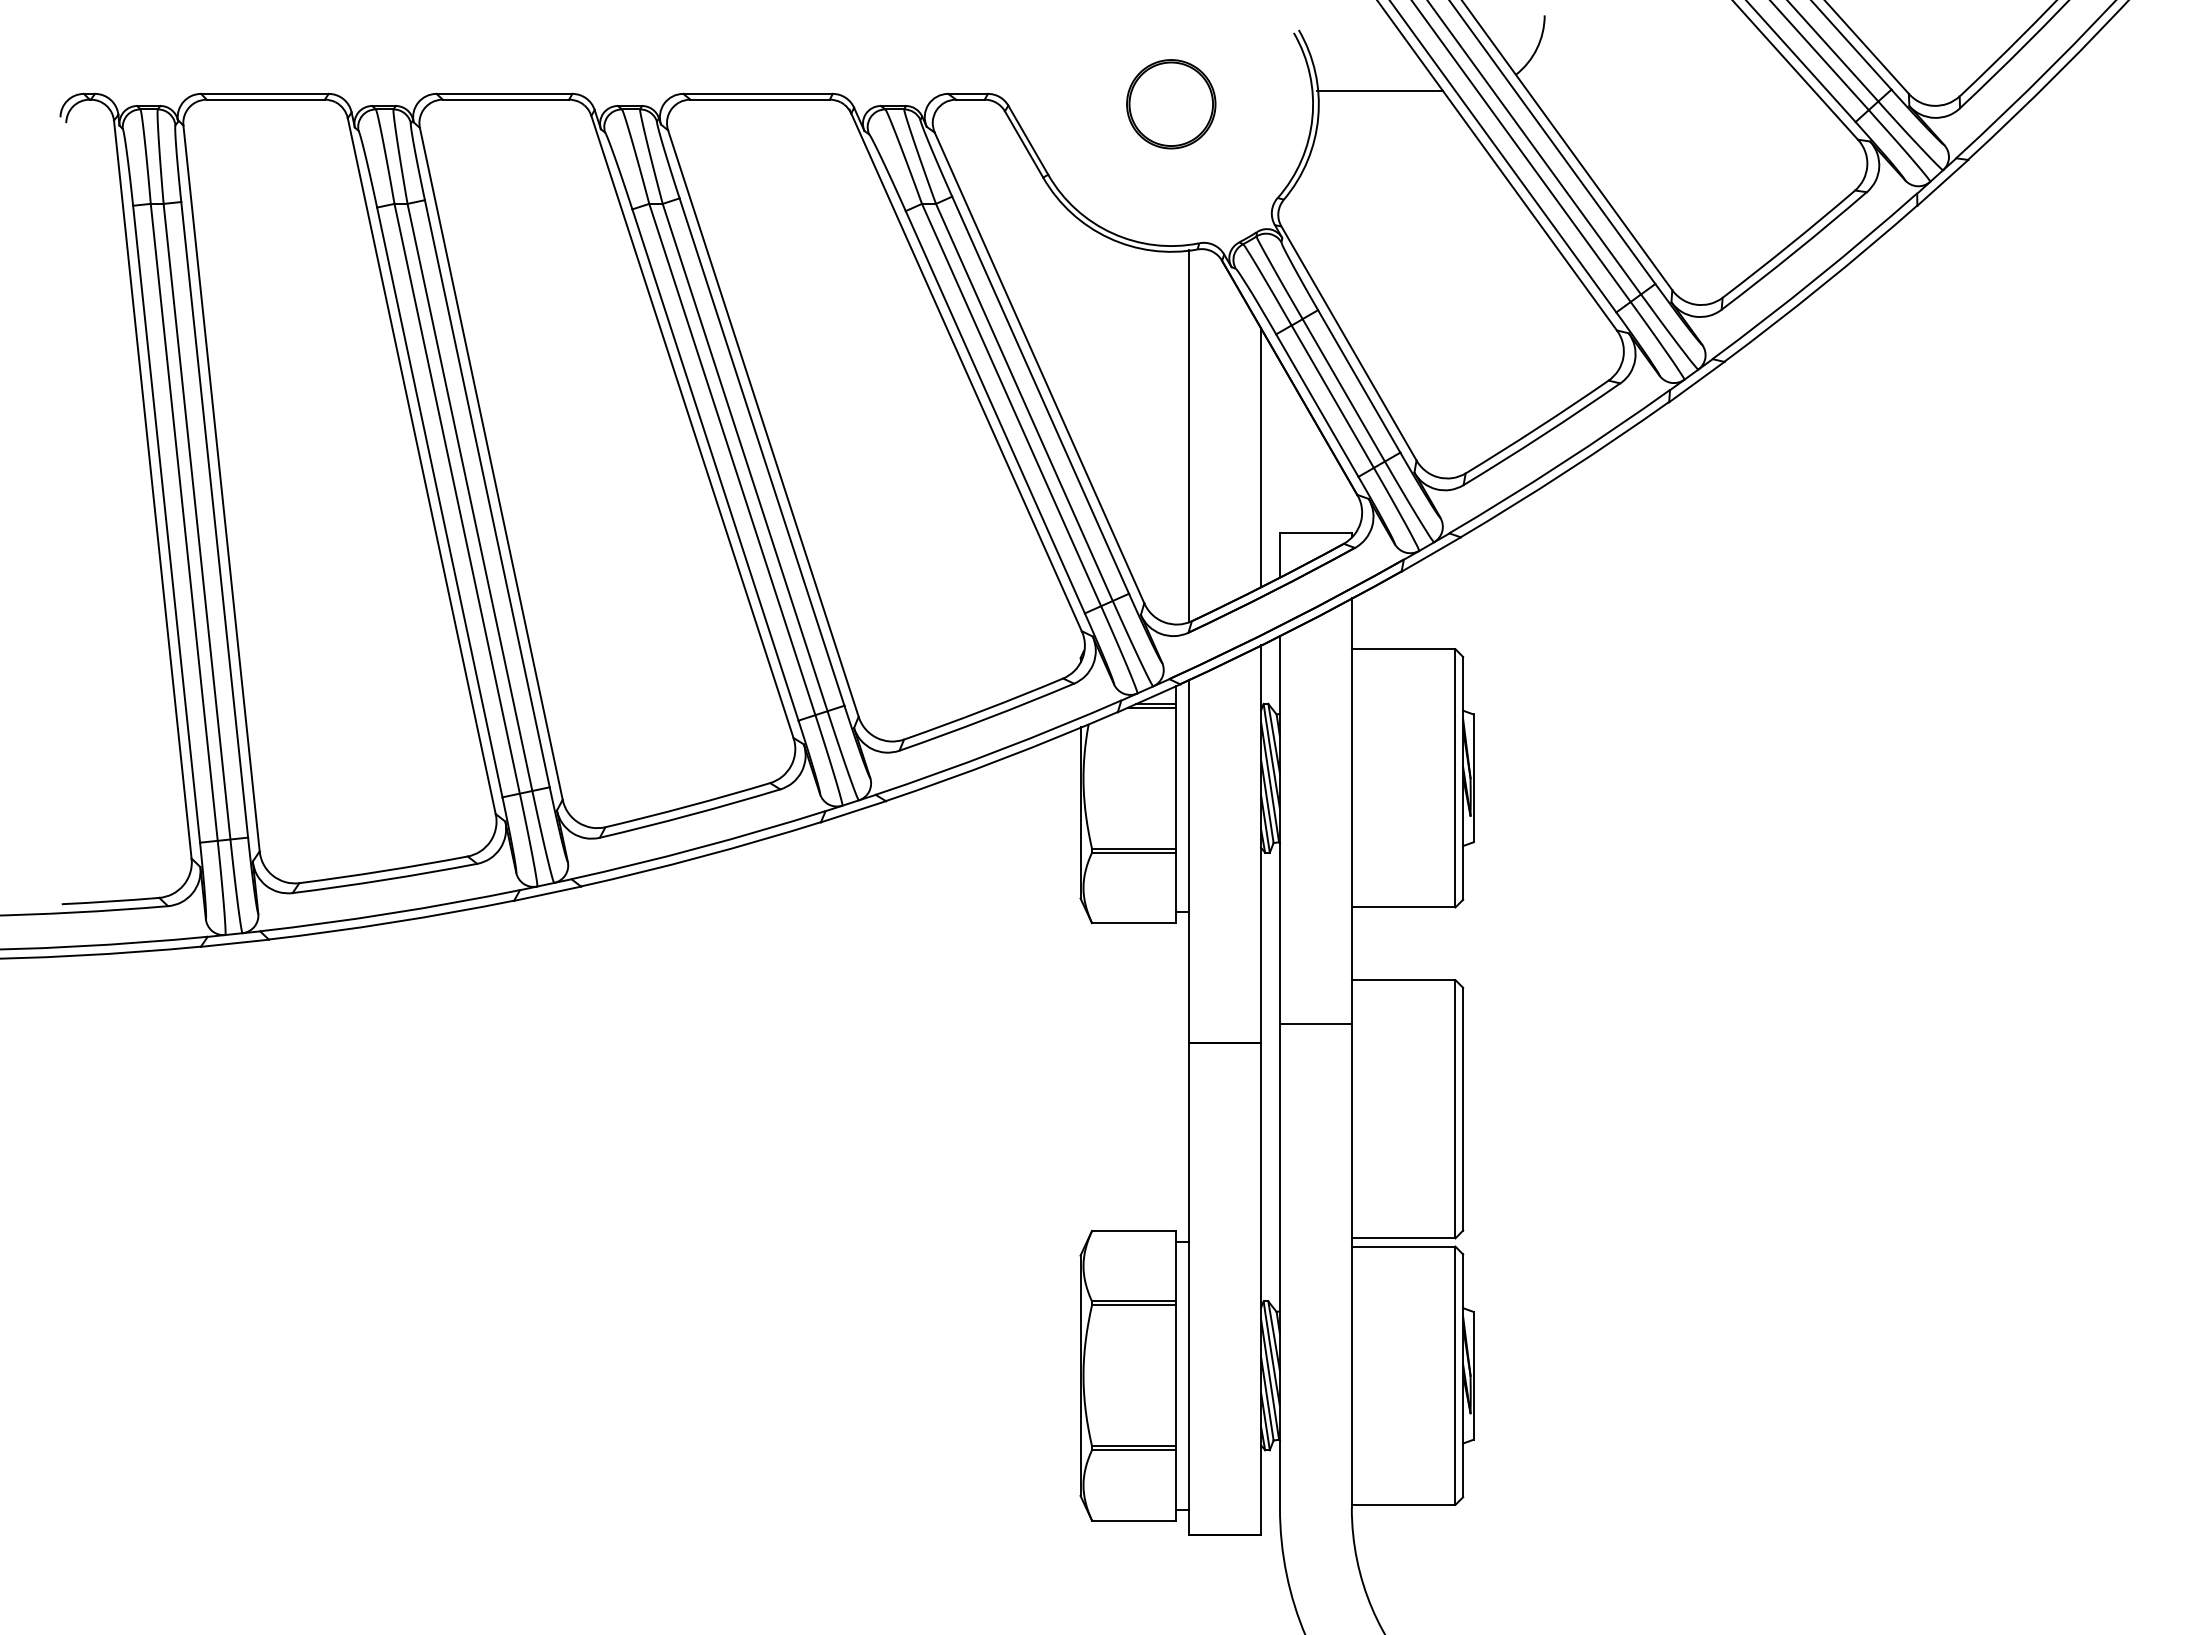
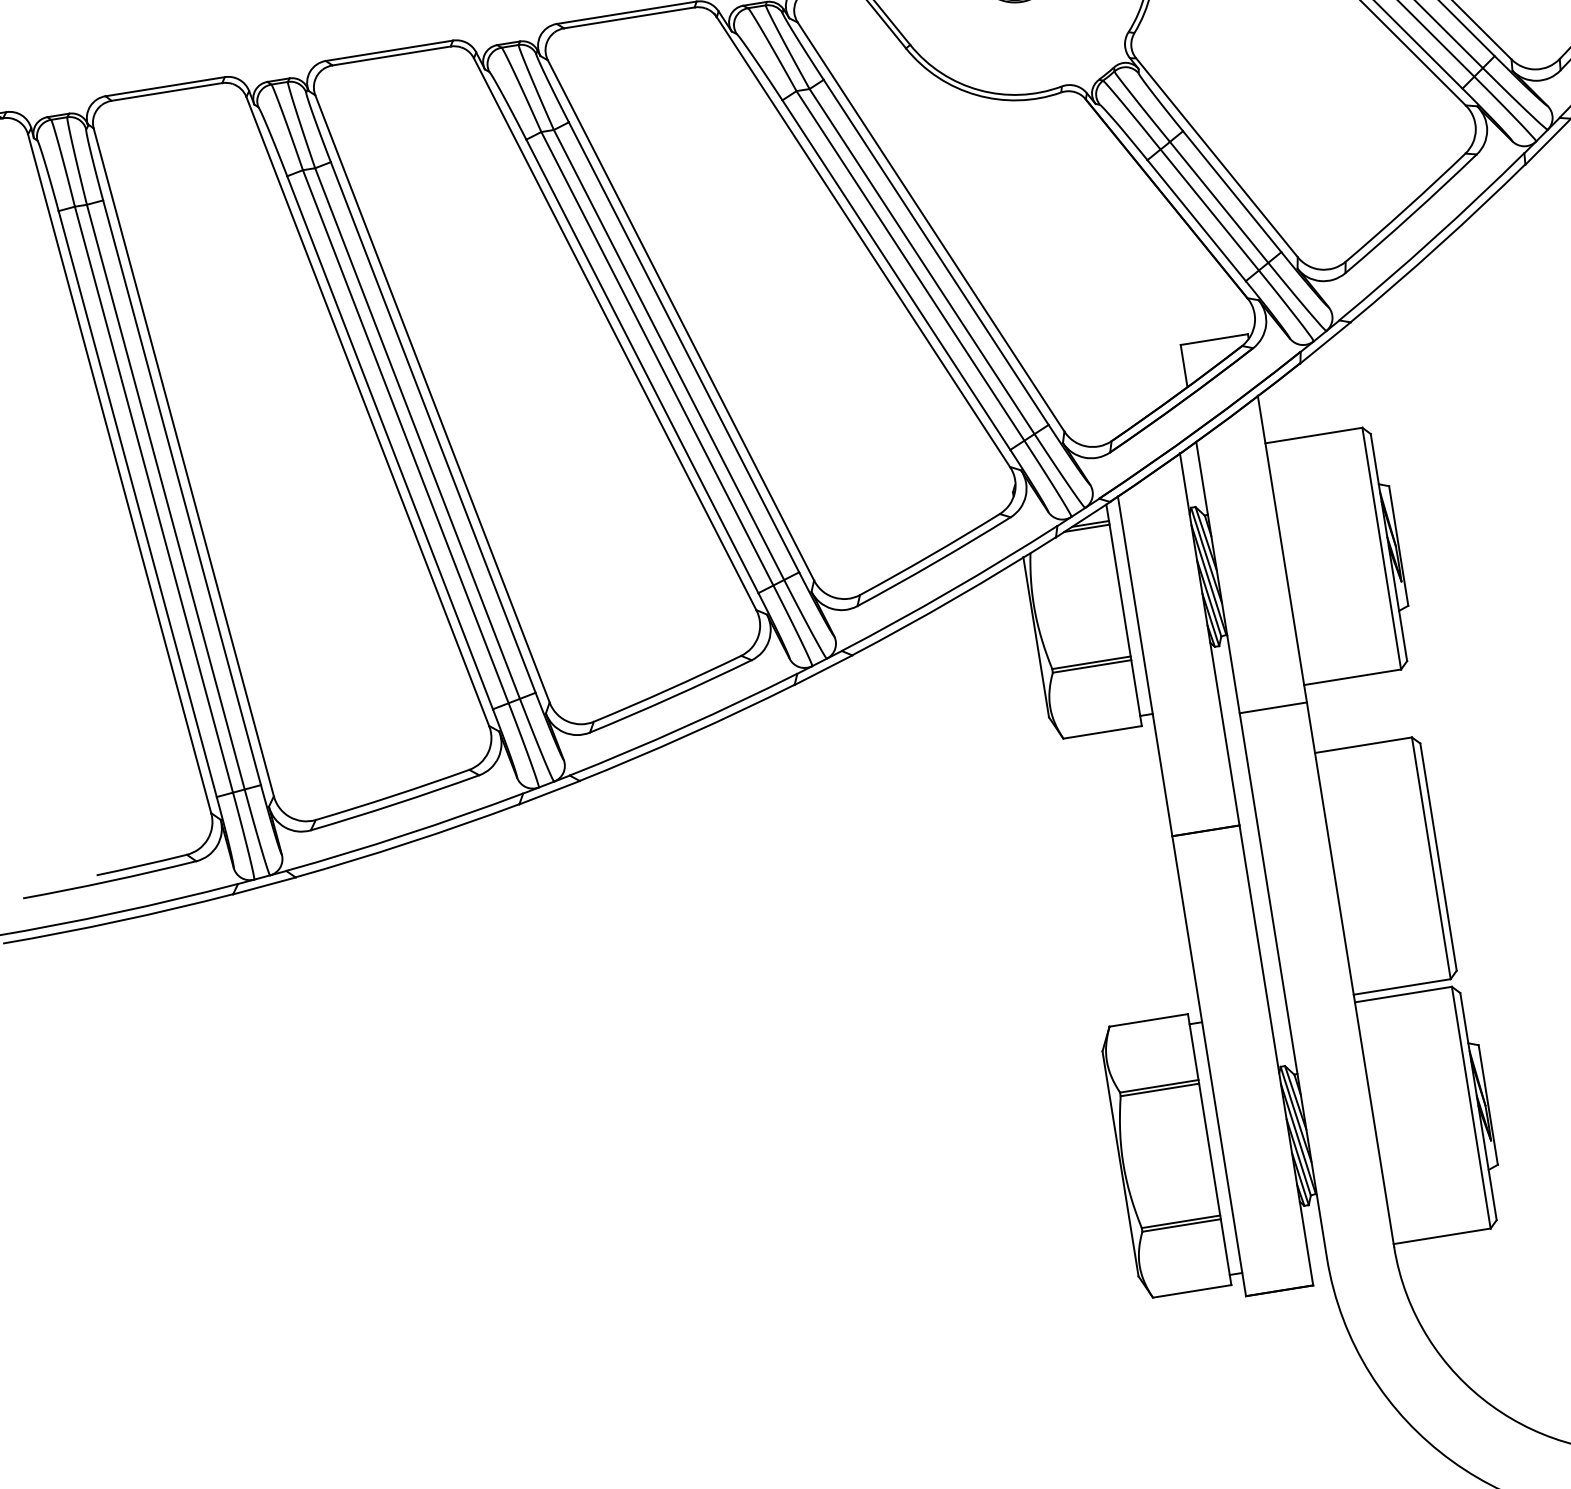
line: (1189, 435) -> (1081, 267), removed
line: (1261, 457) -> (1152, 277), removed
line: (1315, 1024) -> (1273, 708), moved

